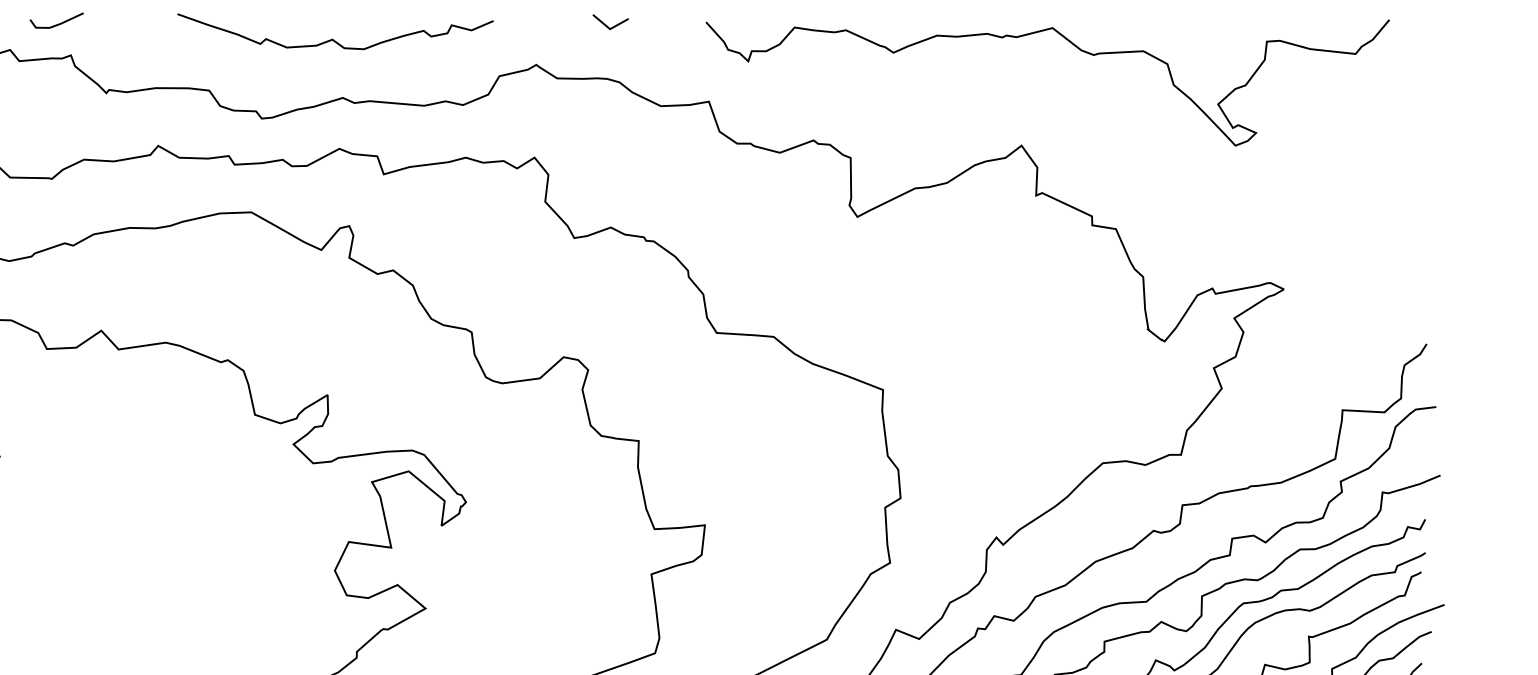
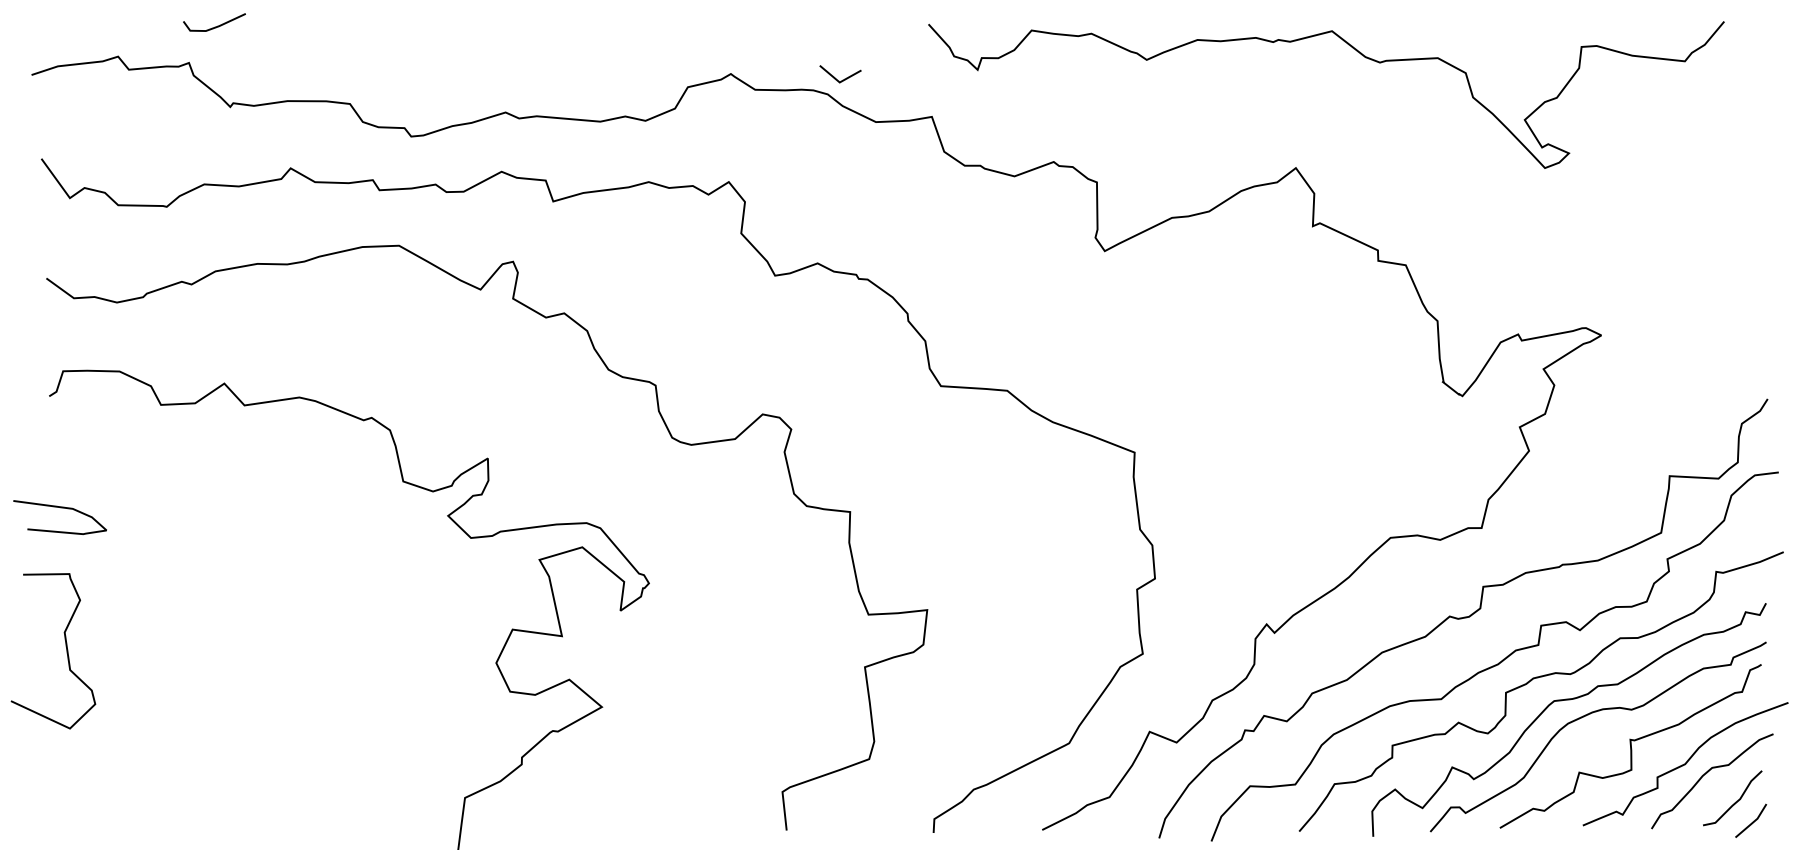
line: (56, 24) -> (214, 26), moved
line: (612, 26) -> (842, 79), moved
curve: (332, 38) -> (493, 43), removed

